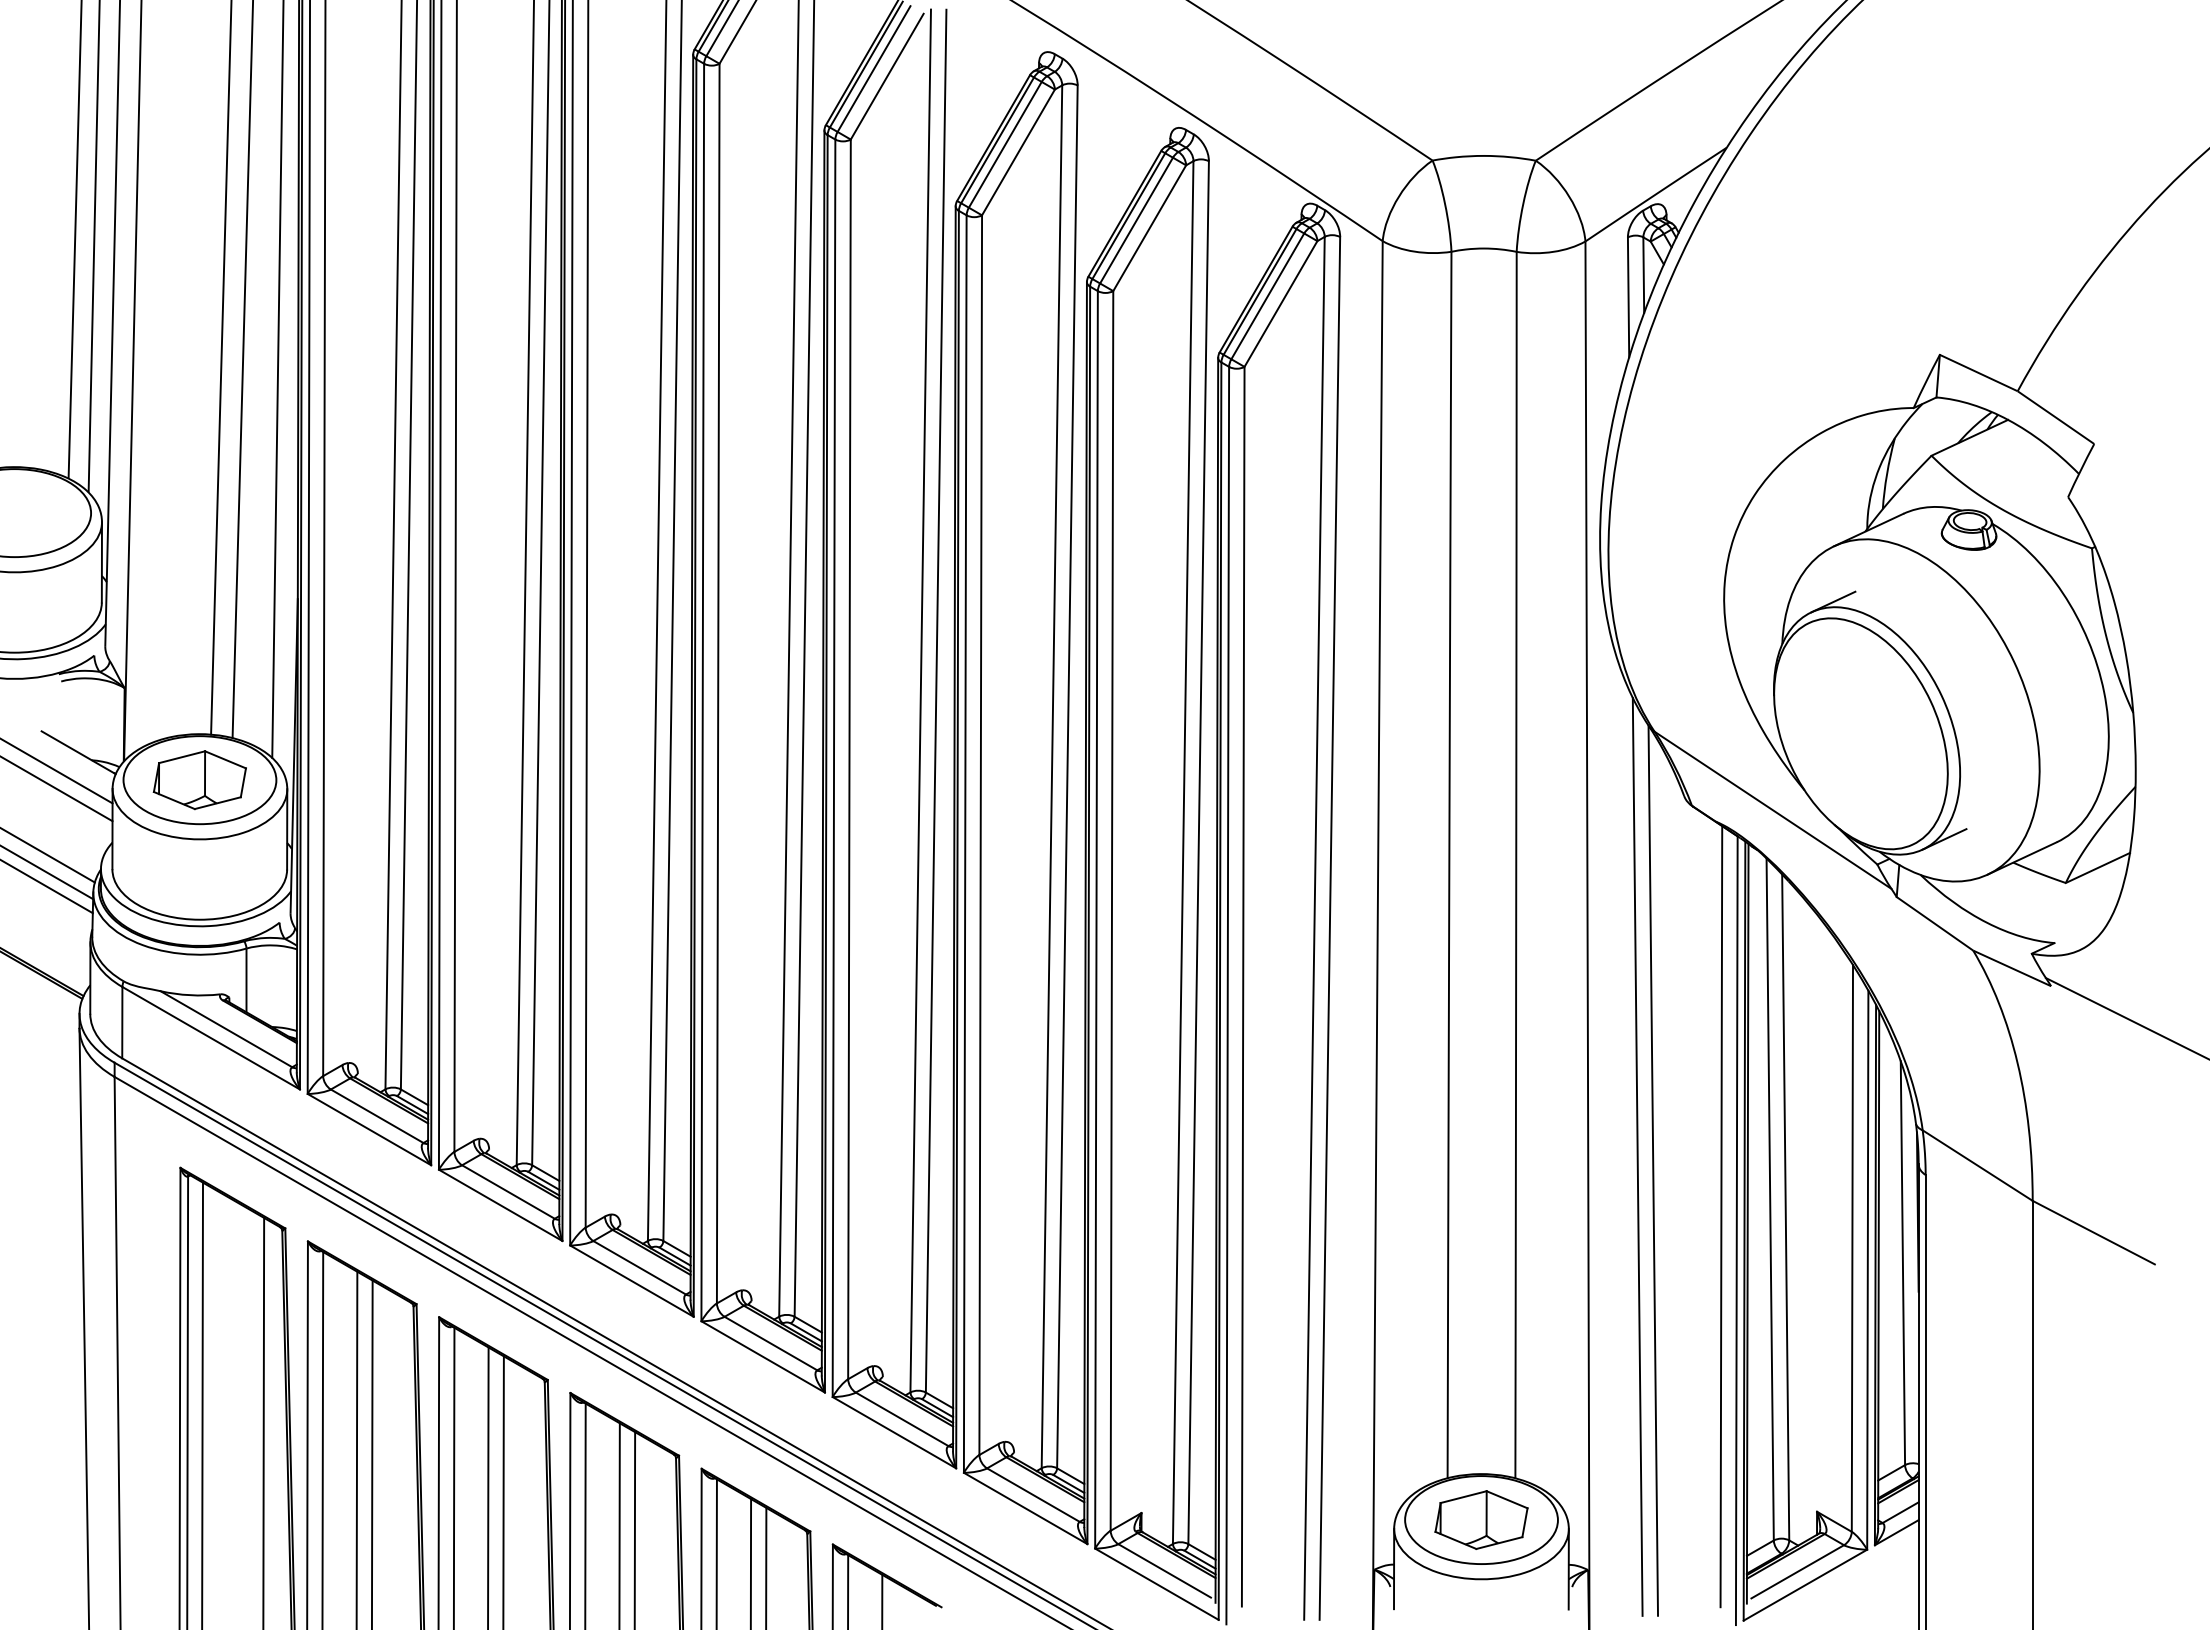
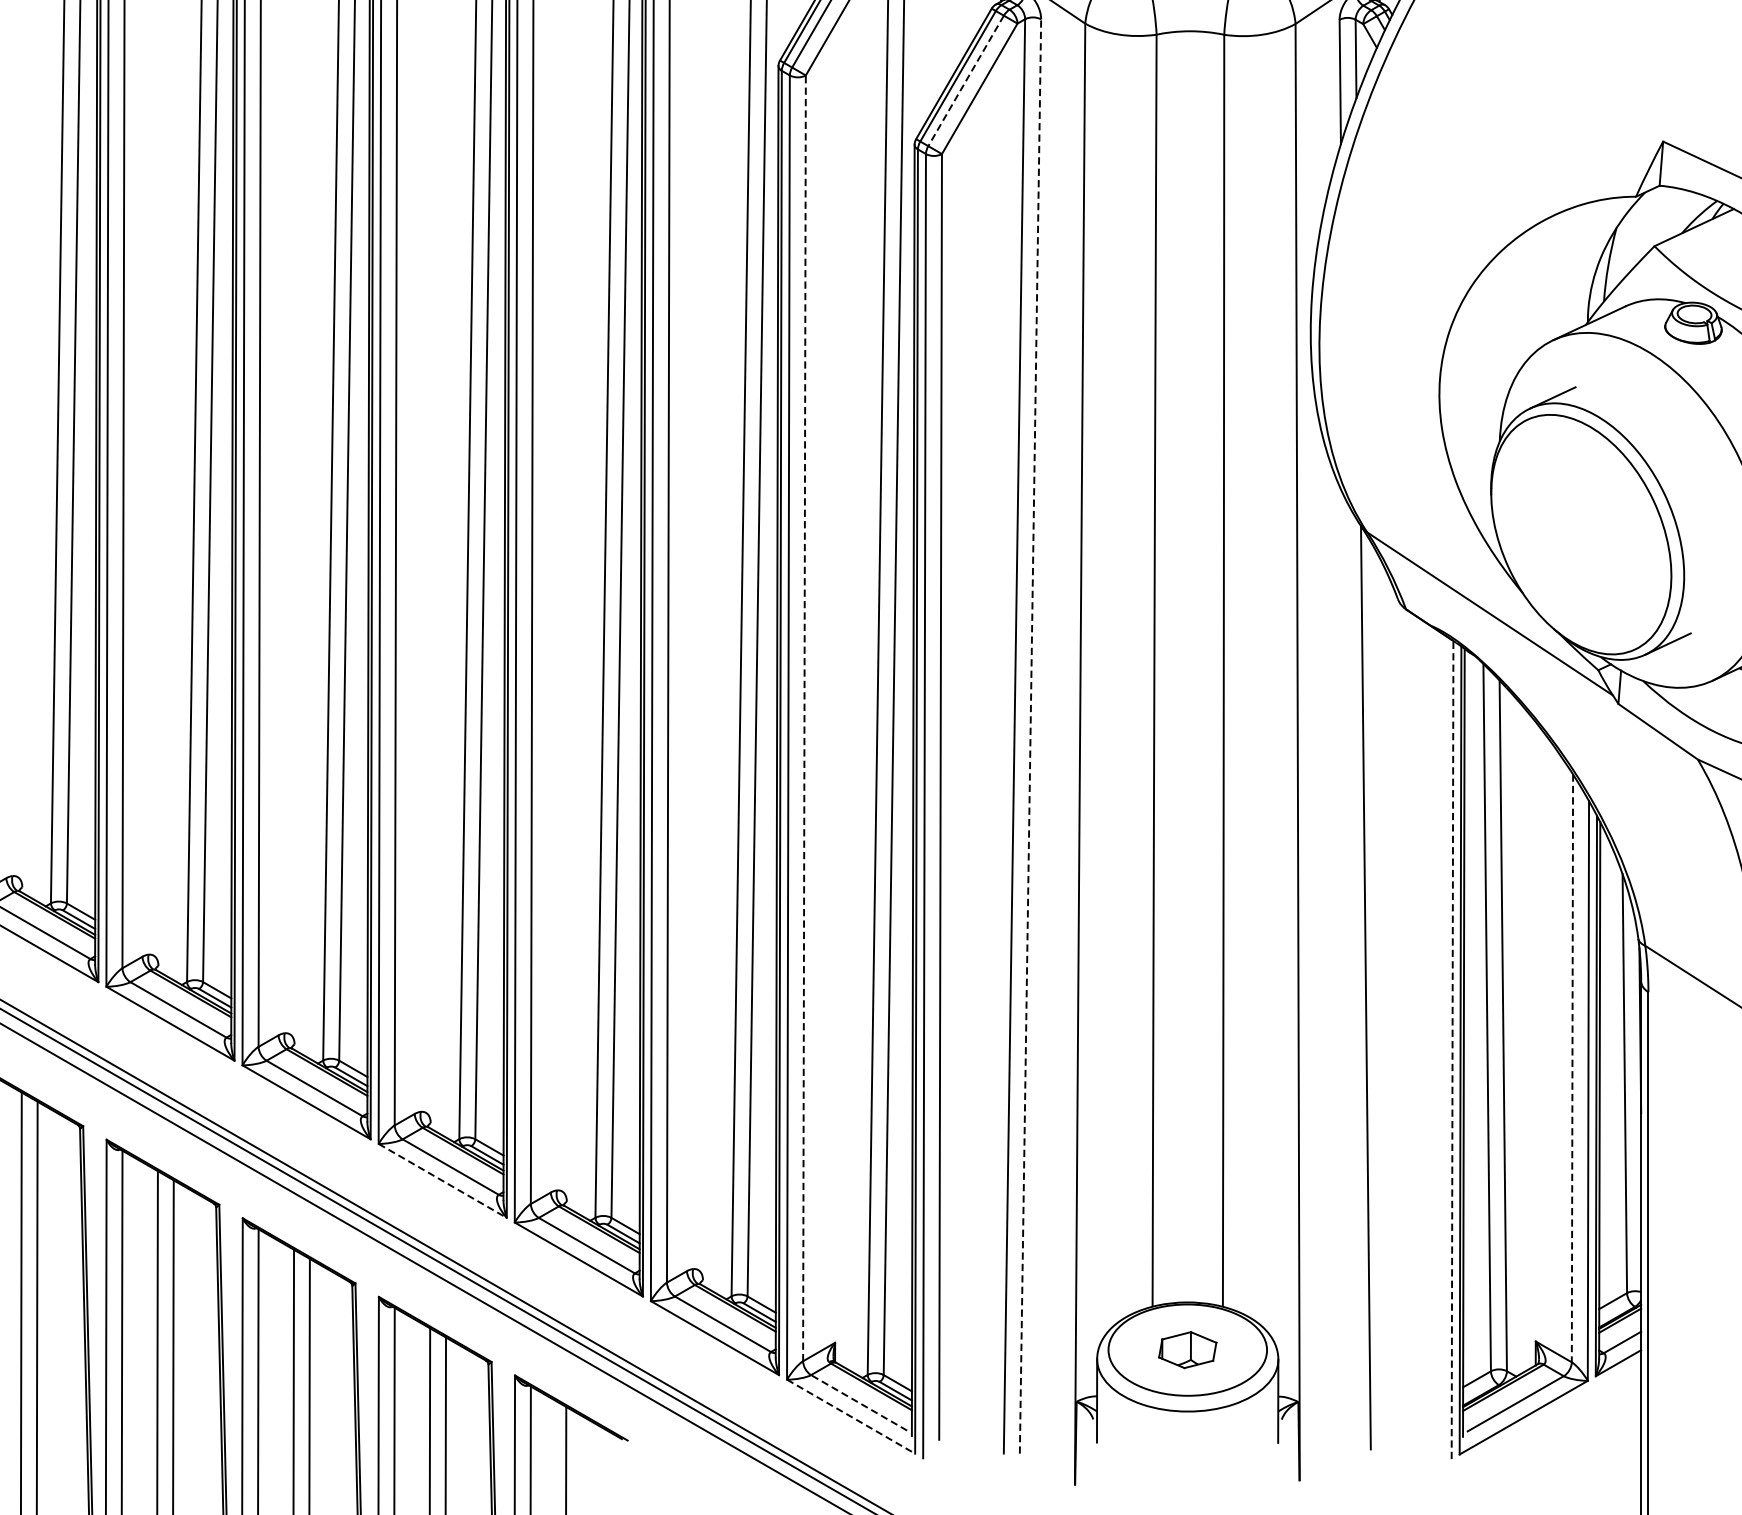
line: (1267, 296) -> (965, 81), solid -> dashed
line: (1111, 910) -> (803, 717), solid -> dashed
line: (1329, 927) -> (1030, 735), solid -> dashed
line: (1637, 1156) -> (1349, 973), removed
line: (1721, 1216) -> (1436, 1035), removed
line: (1736, 1230) -> (1452, 1049), solid -> dashed
line: (1852, 1248) -> (1572, 1068), solid -> dashed
line: (763, 1357) -> (443, 1181), solid -> dashed
part: (1481, 1519) -> (1187, 1349), size x0.6
line: (1164, 1570) -> (858, 1402), solid -> dashed
line: (1157, 1584) -> (851, 1416), solid -> dashed

